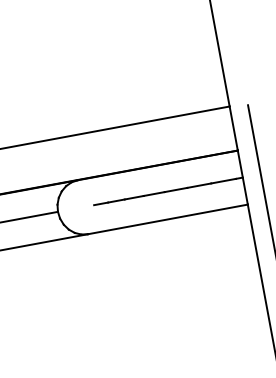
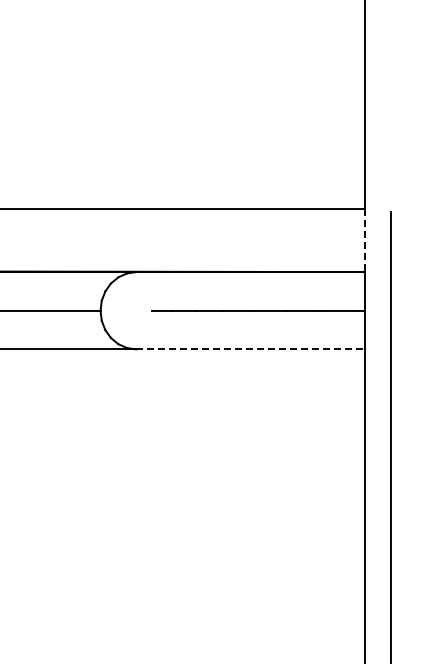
line: (233, 128) -> (364, 240), solid -> dashed
line: (168, 219) -> (251, 349), solid -> dashed

